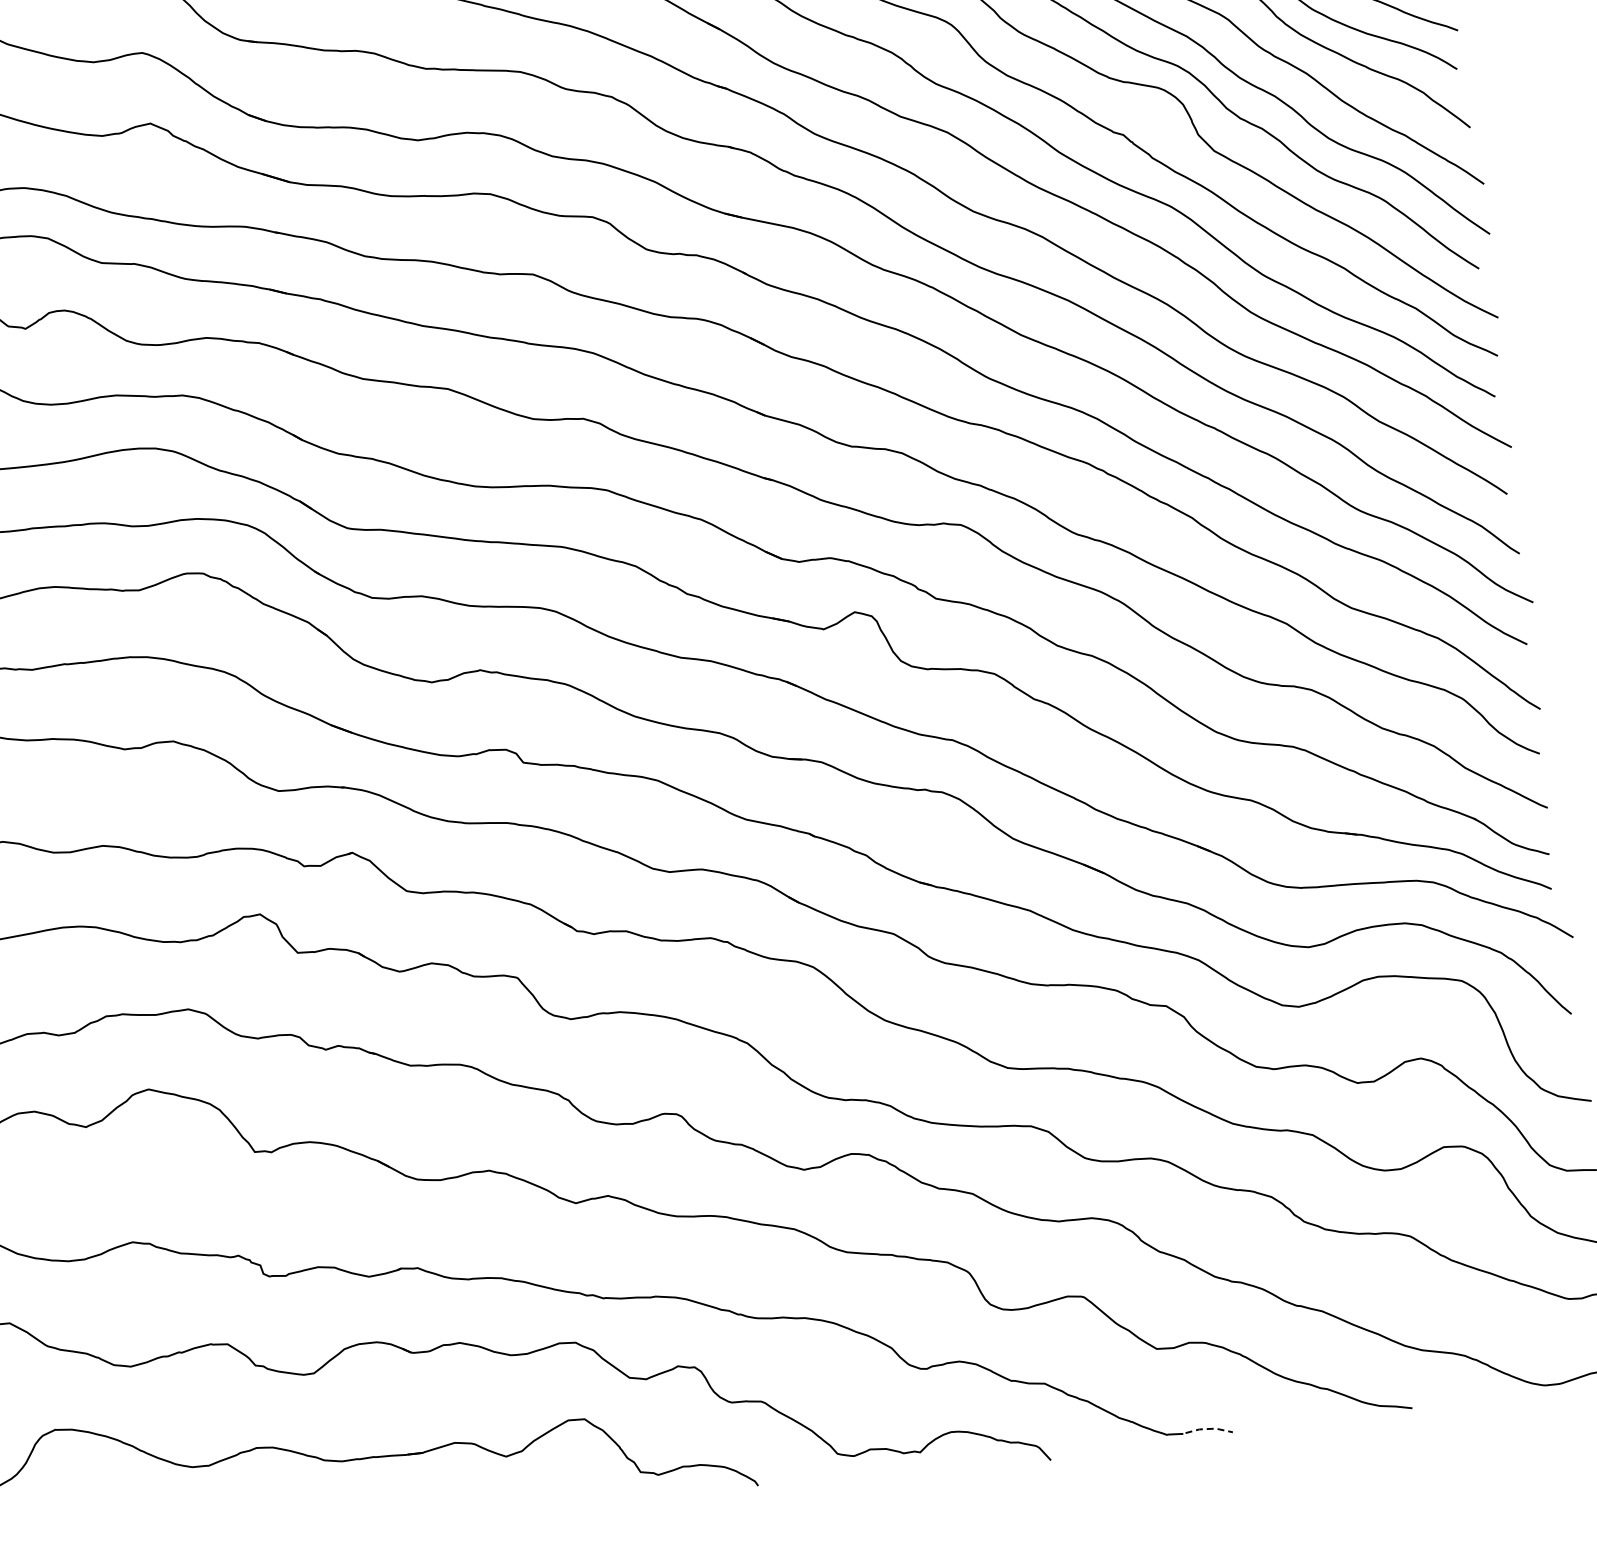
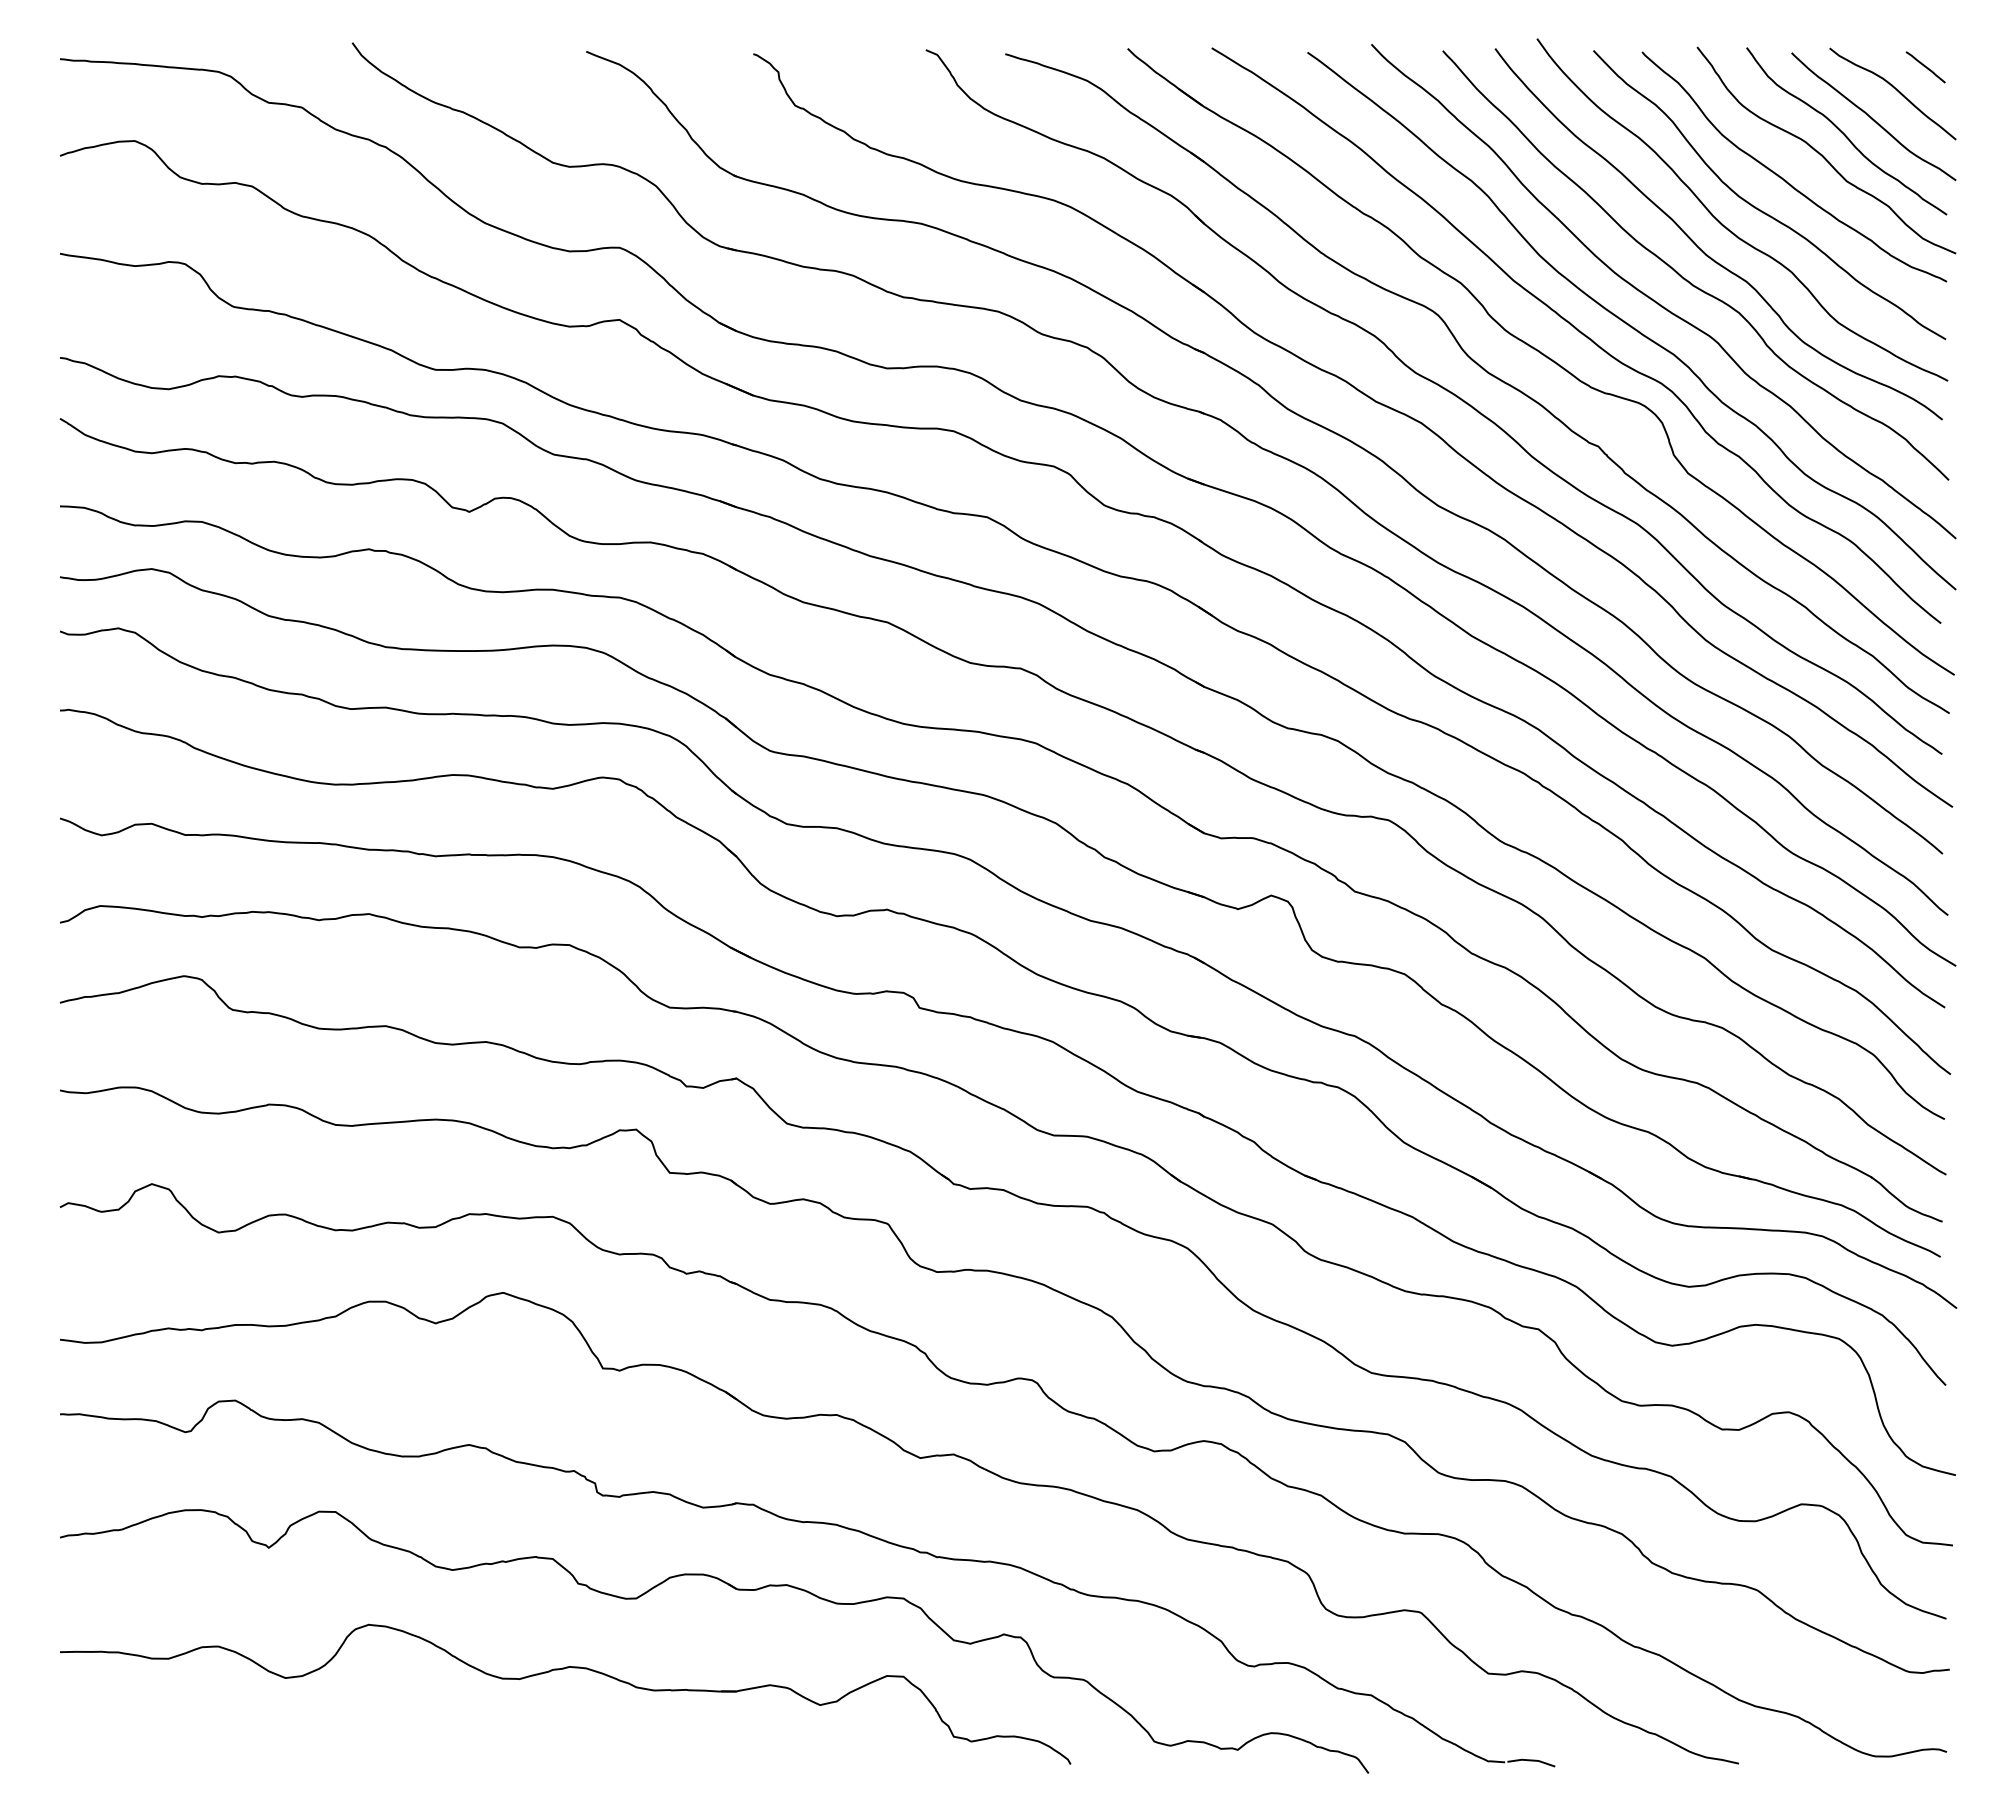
line: (1208, 1429) -> (1531, 1760), dashed -> solid

